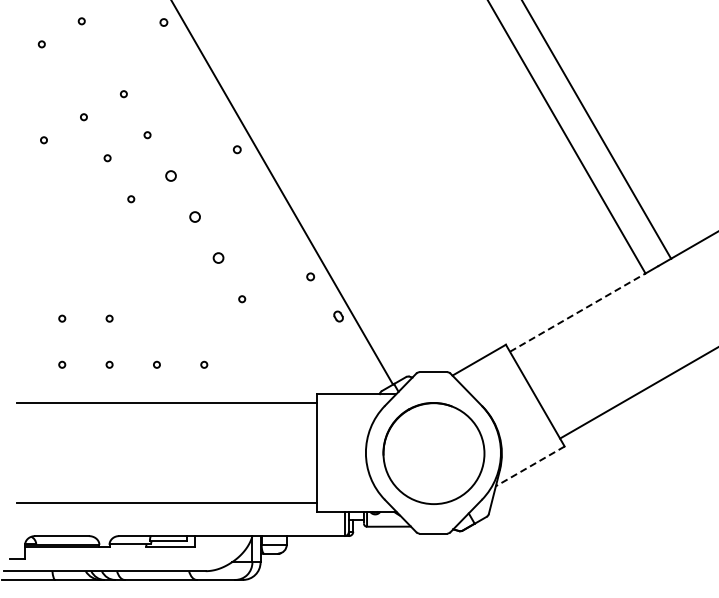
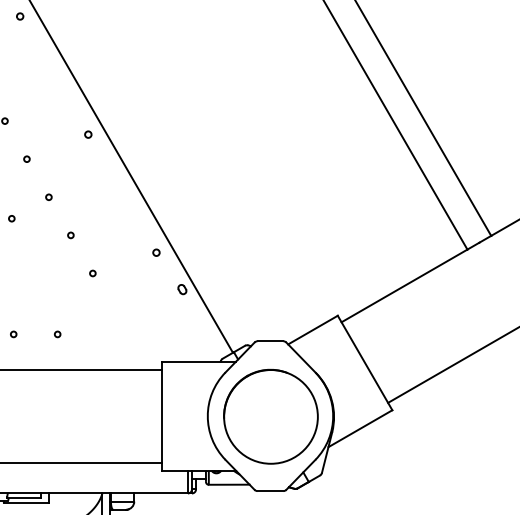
circle: (171, 176) -> (27, 159), size x0.62
circle: (194, 217) -> (48, 197), size x0.62
circle: (154, 240) -> (11, 218), added
circle: (218, 258) -> (70, 235), size x0.62
line: (578, 312) -> (405, 285), dashed -> solid
line: (530, 466) -> (360, 428), dashed -> solid

